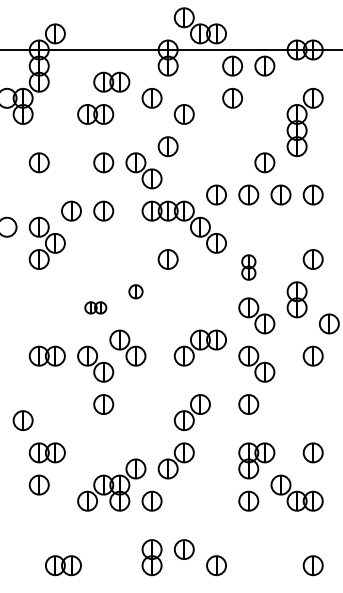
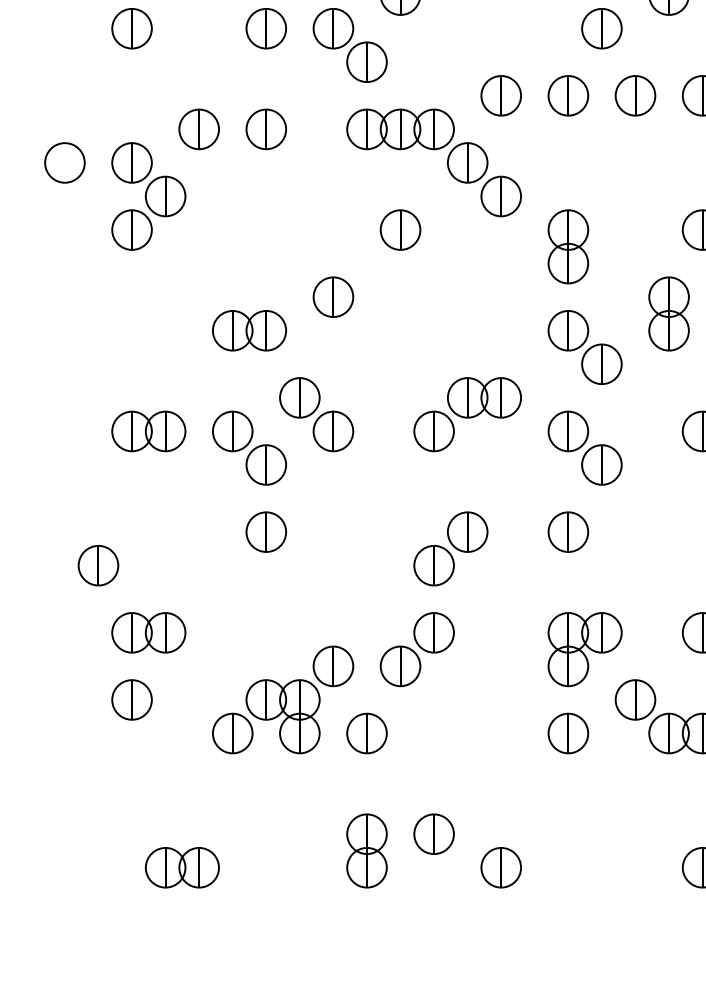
part: (248, 267) -> (567, 246), size x1.43
part: (135, 291) -> (332, 296), size x1.43
part: (95, 307) -> (249, 330), size x1.67

